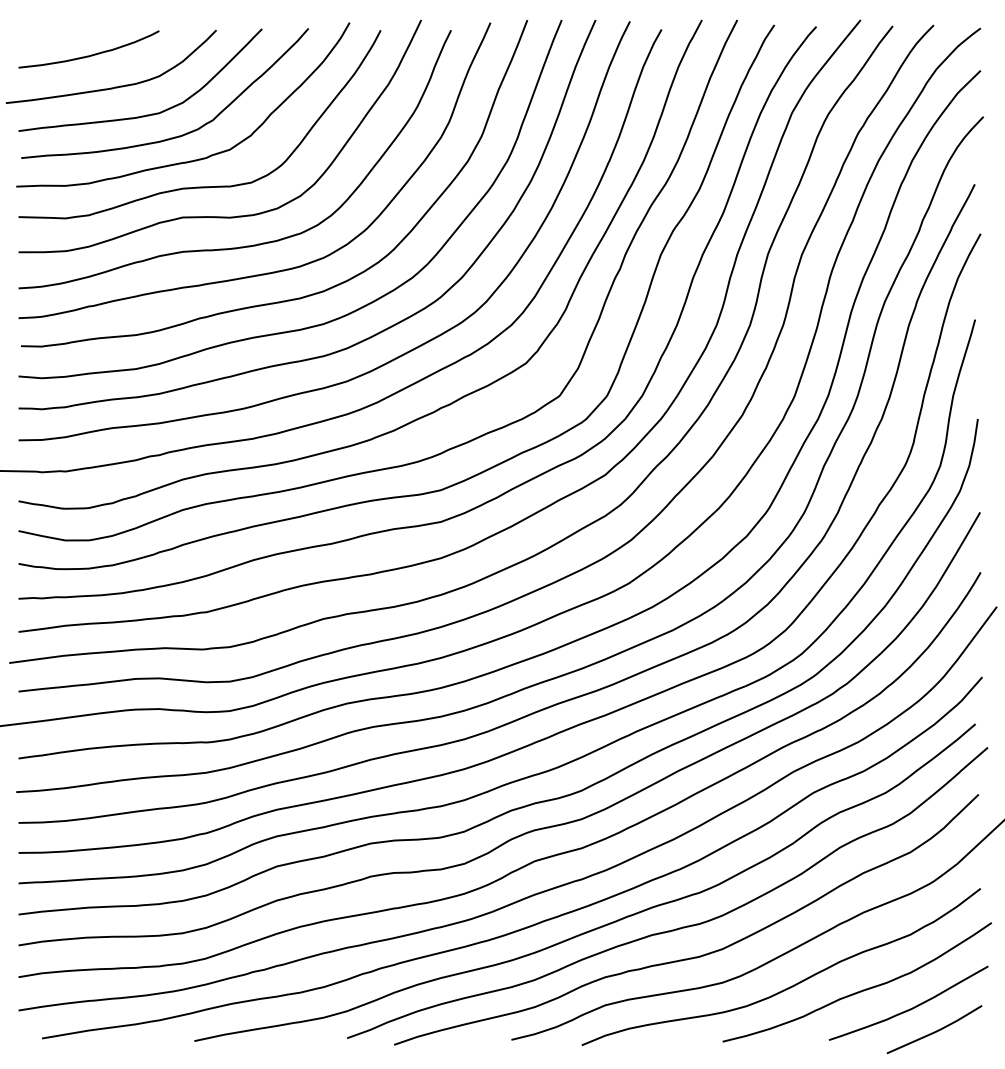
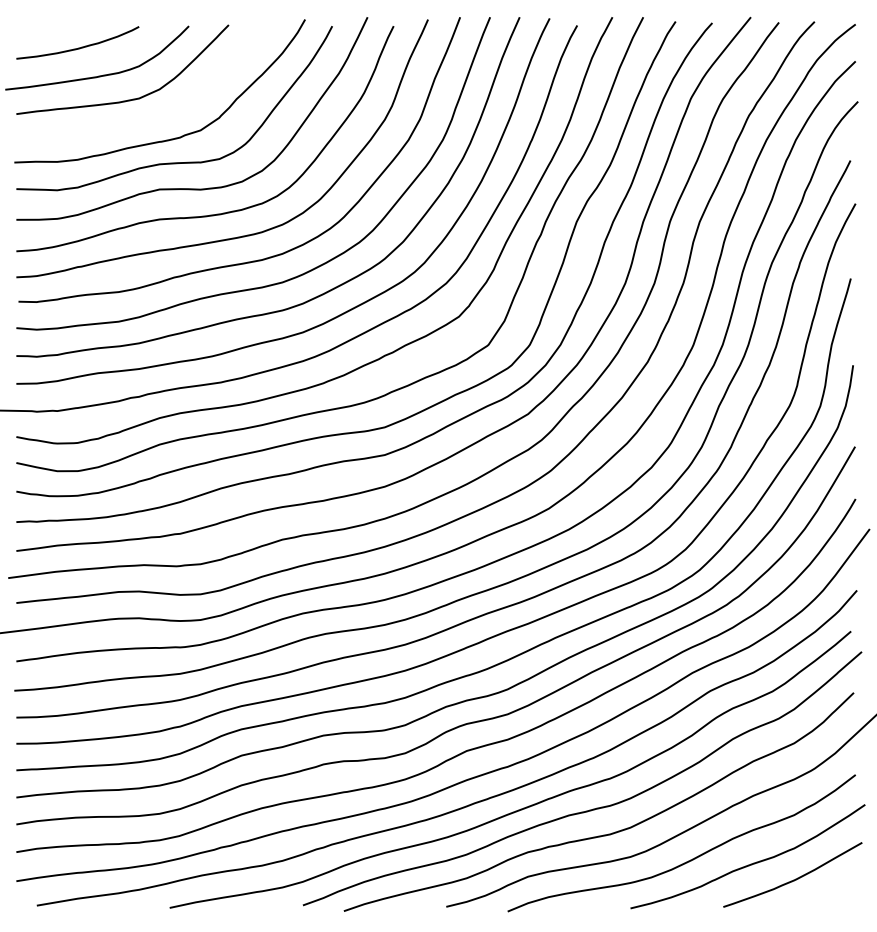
curve: (174, 136) -> (152, 118), removed
line: (934, 1031) -> (815, 899), removed

